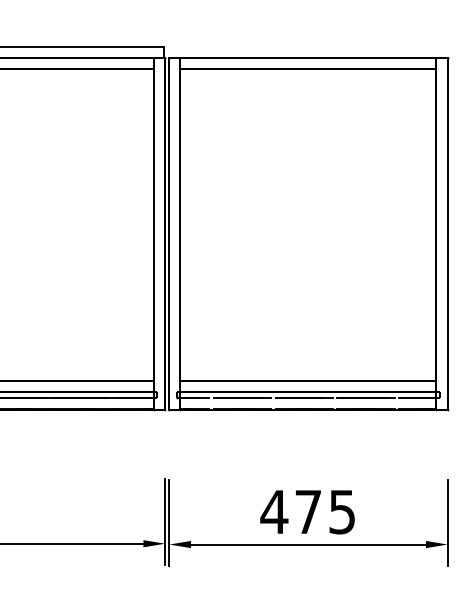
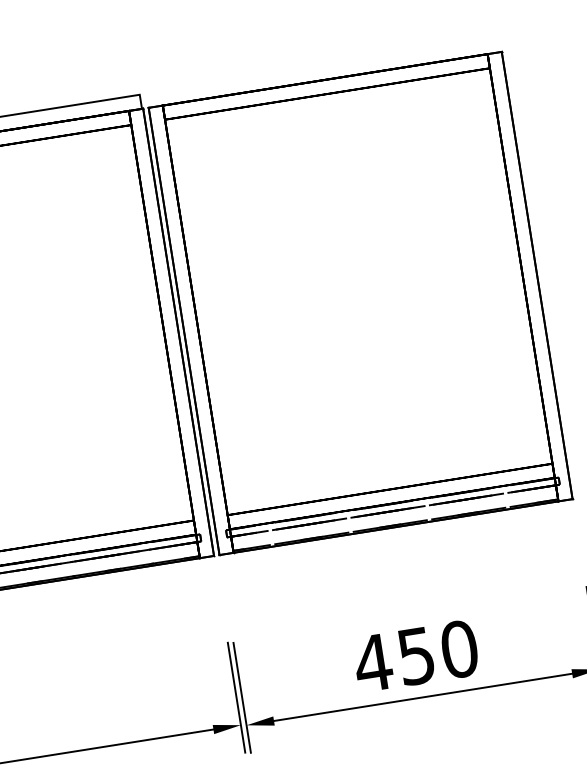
text: (325, 511) -> (438, 652), 475 -> 450

